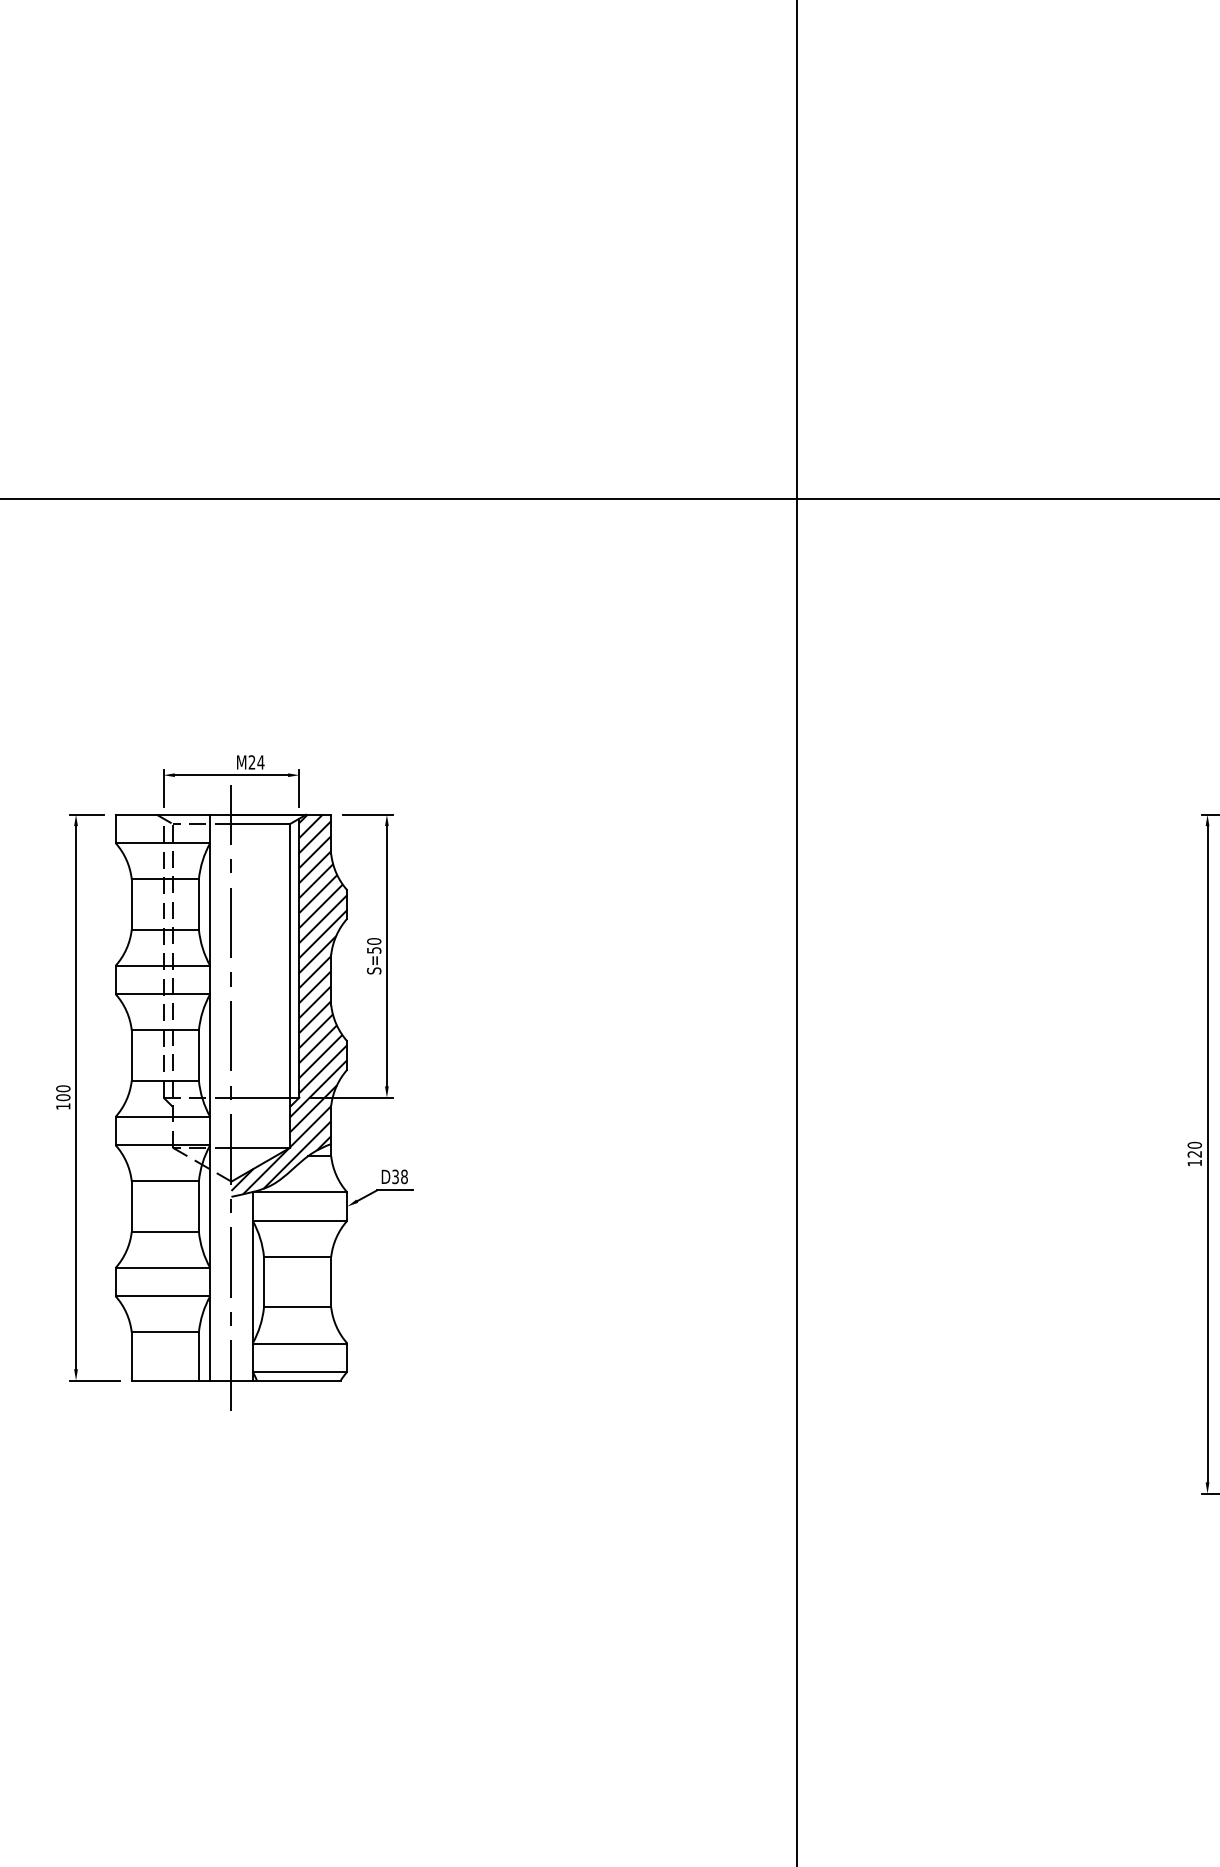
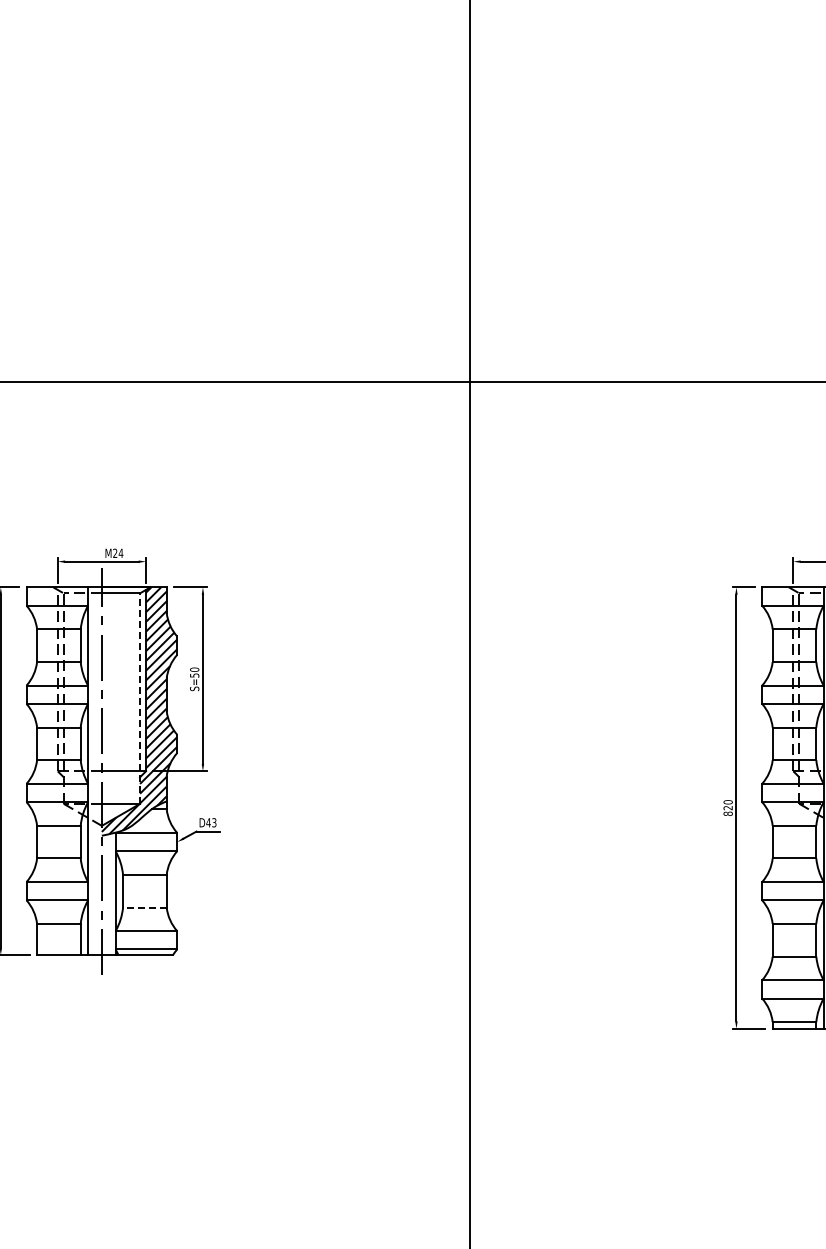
line: (290, 985) -> (140, 698), solid -> dashed
text: (1193, 1162) -> (727, 813), 120 -> 820
text: (400, 1176) -> (211, 822), D38 -> D43
line: (297, 1307) -> (144, 907), solid -> dashed

